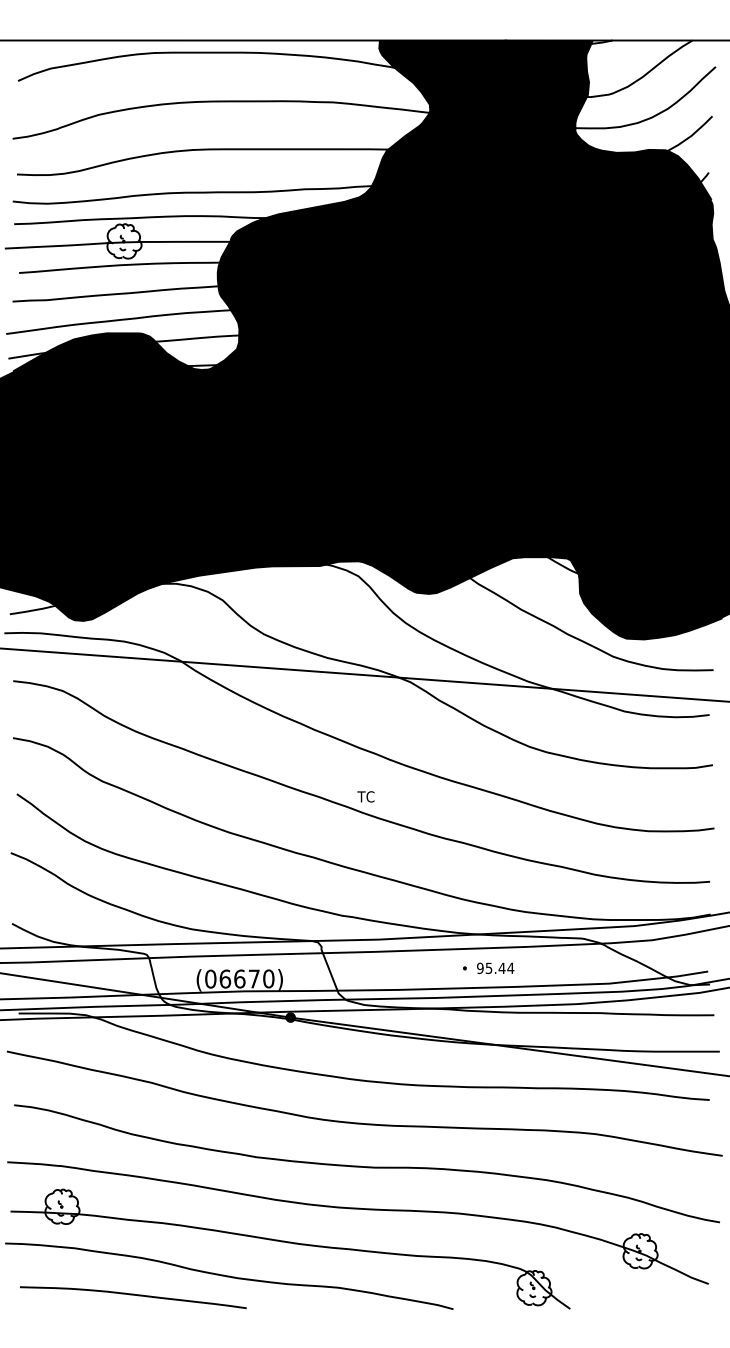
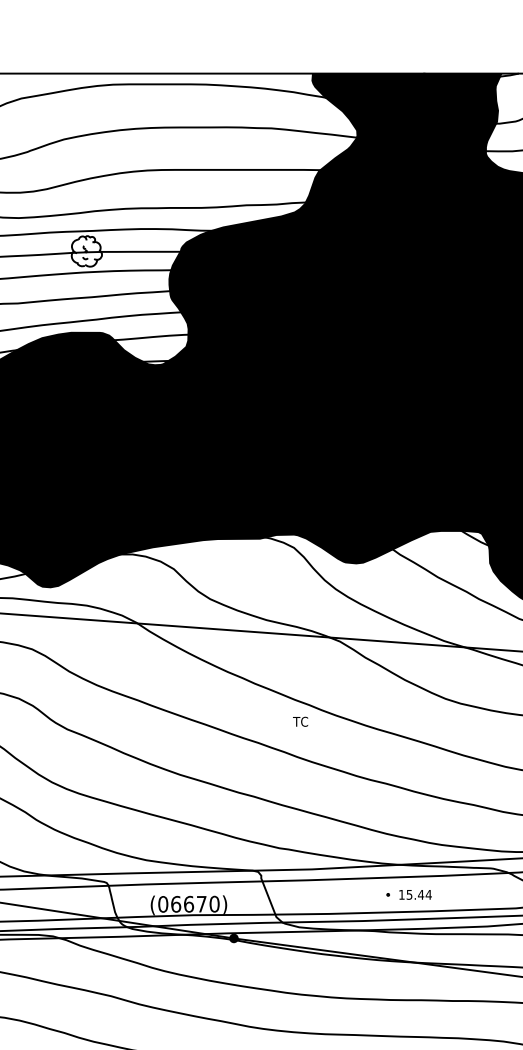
text: (365, 796) -> (300, 721), moved
text: (480, 968) -> (401, 894), 95.44 -> 15.44

